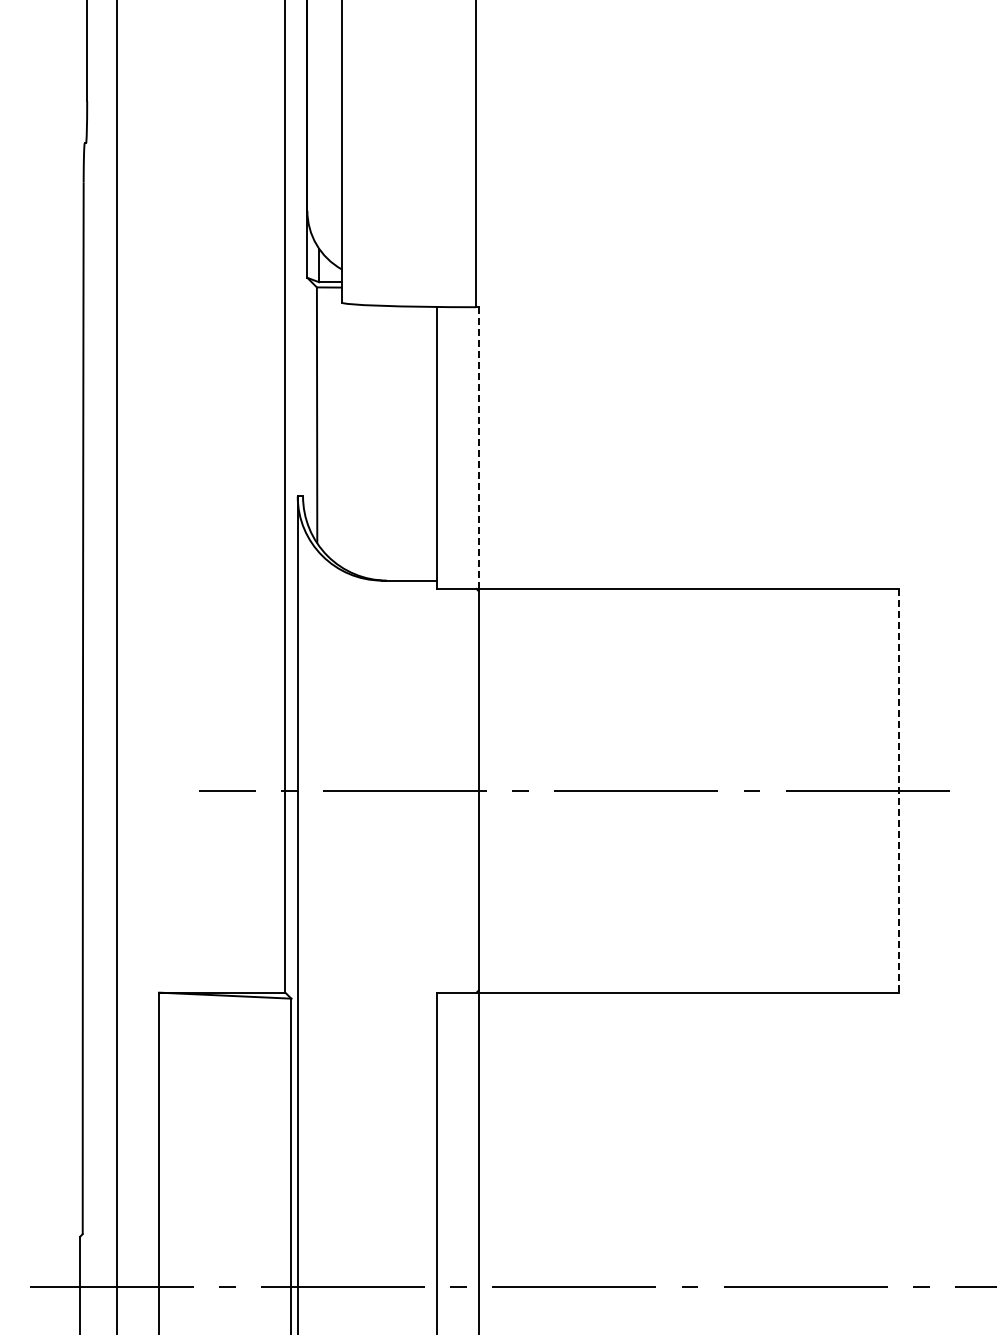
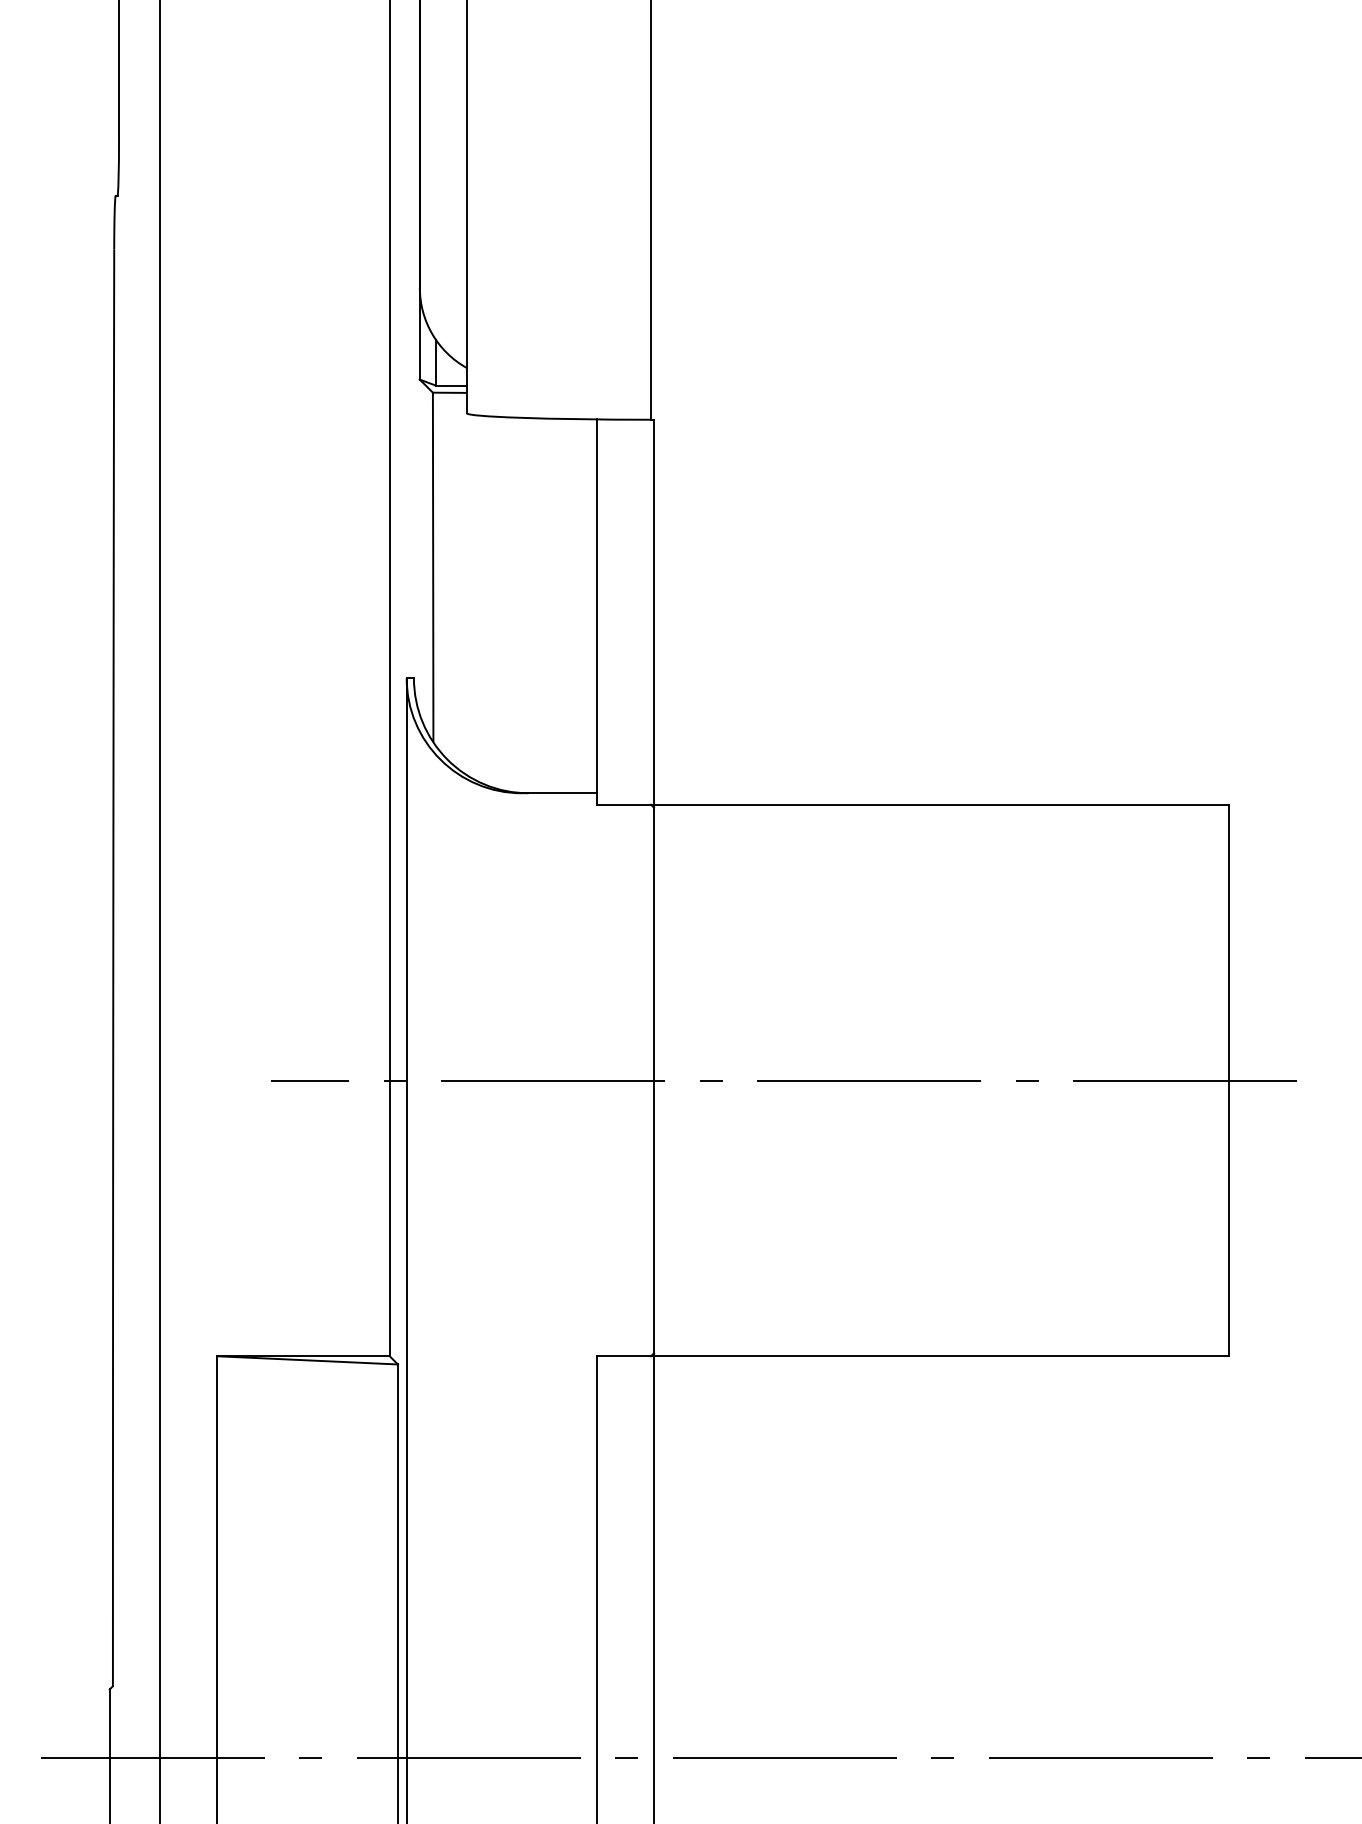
line: (478, 448) -> (653, 612), dashed -> solid
line: (899, 790) -> (1228, 1080), dashed -> solid

